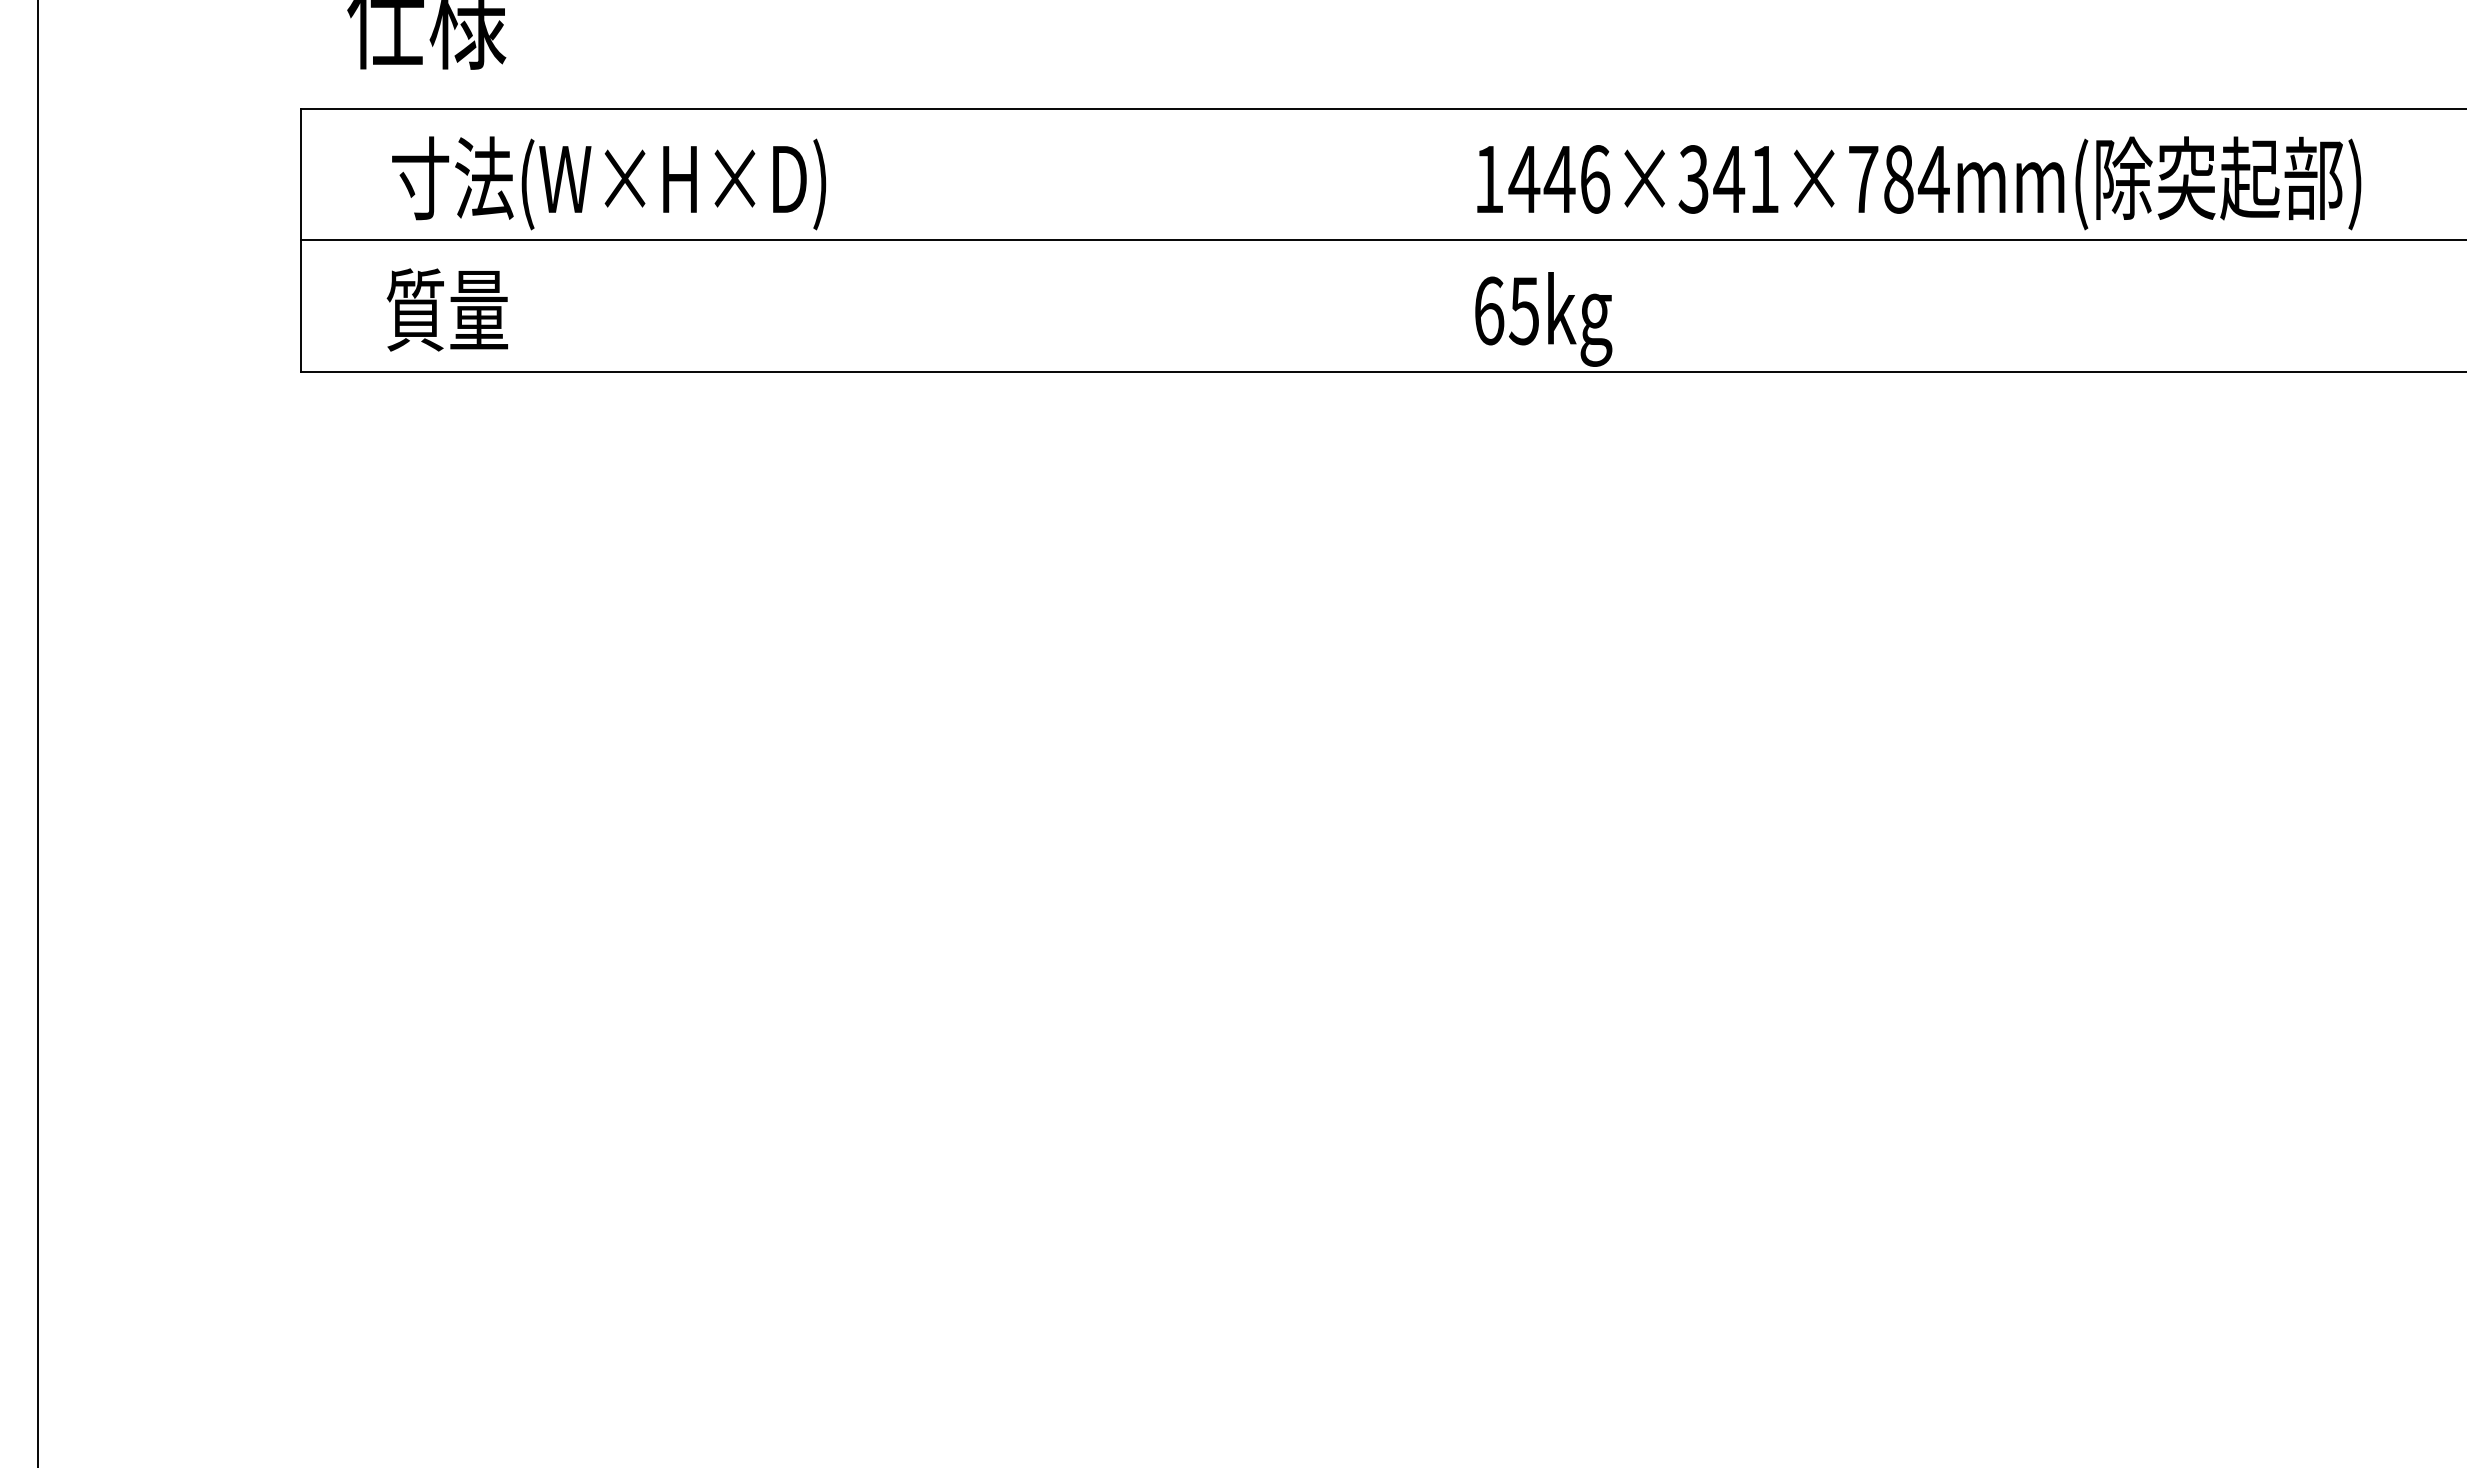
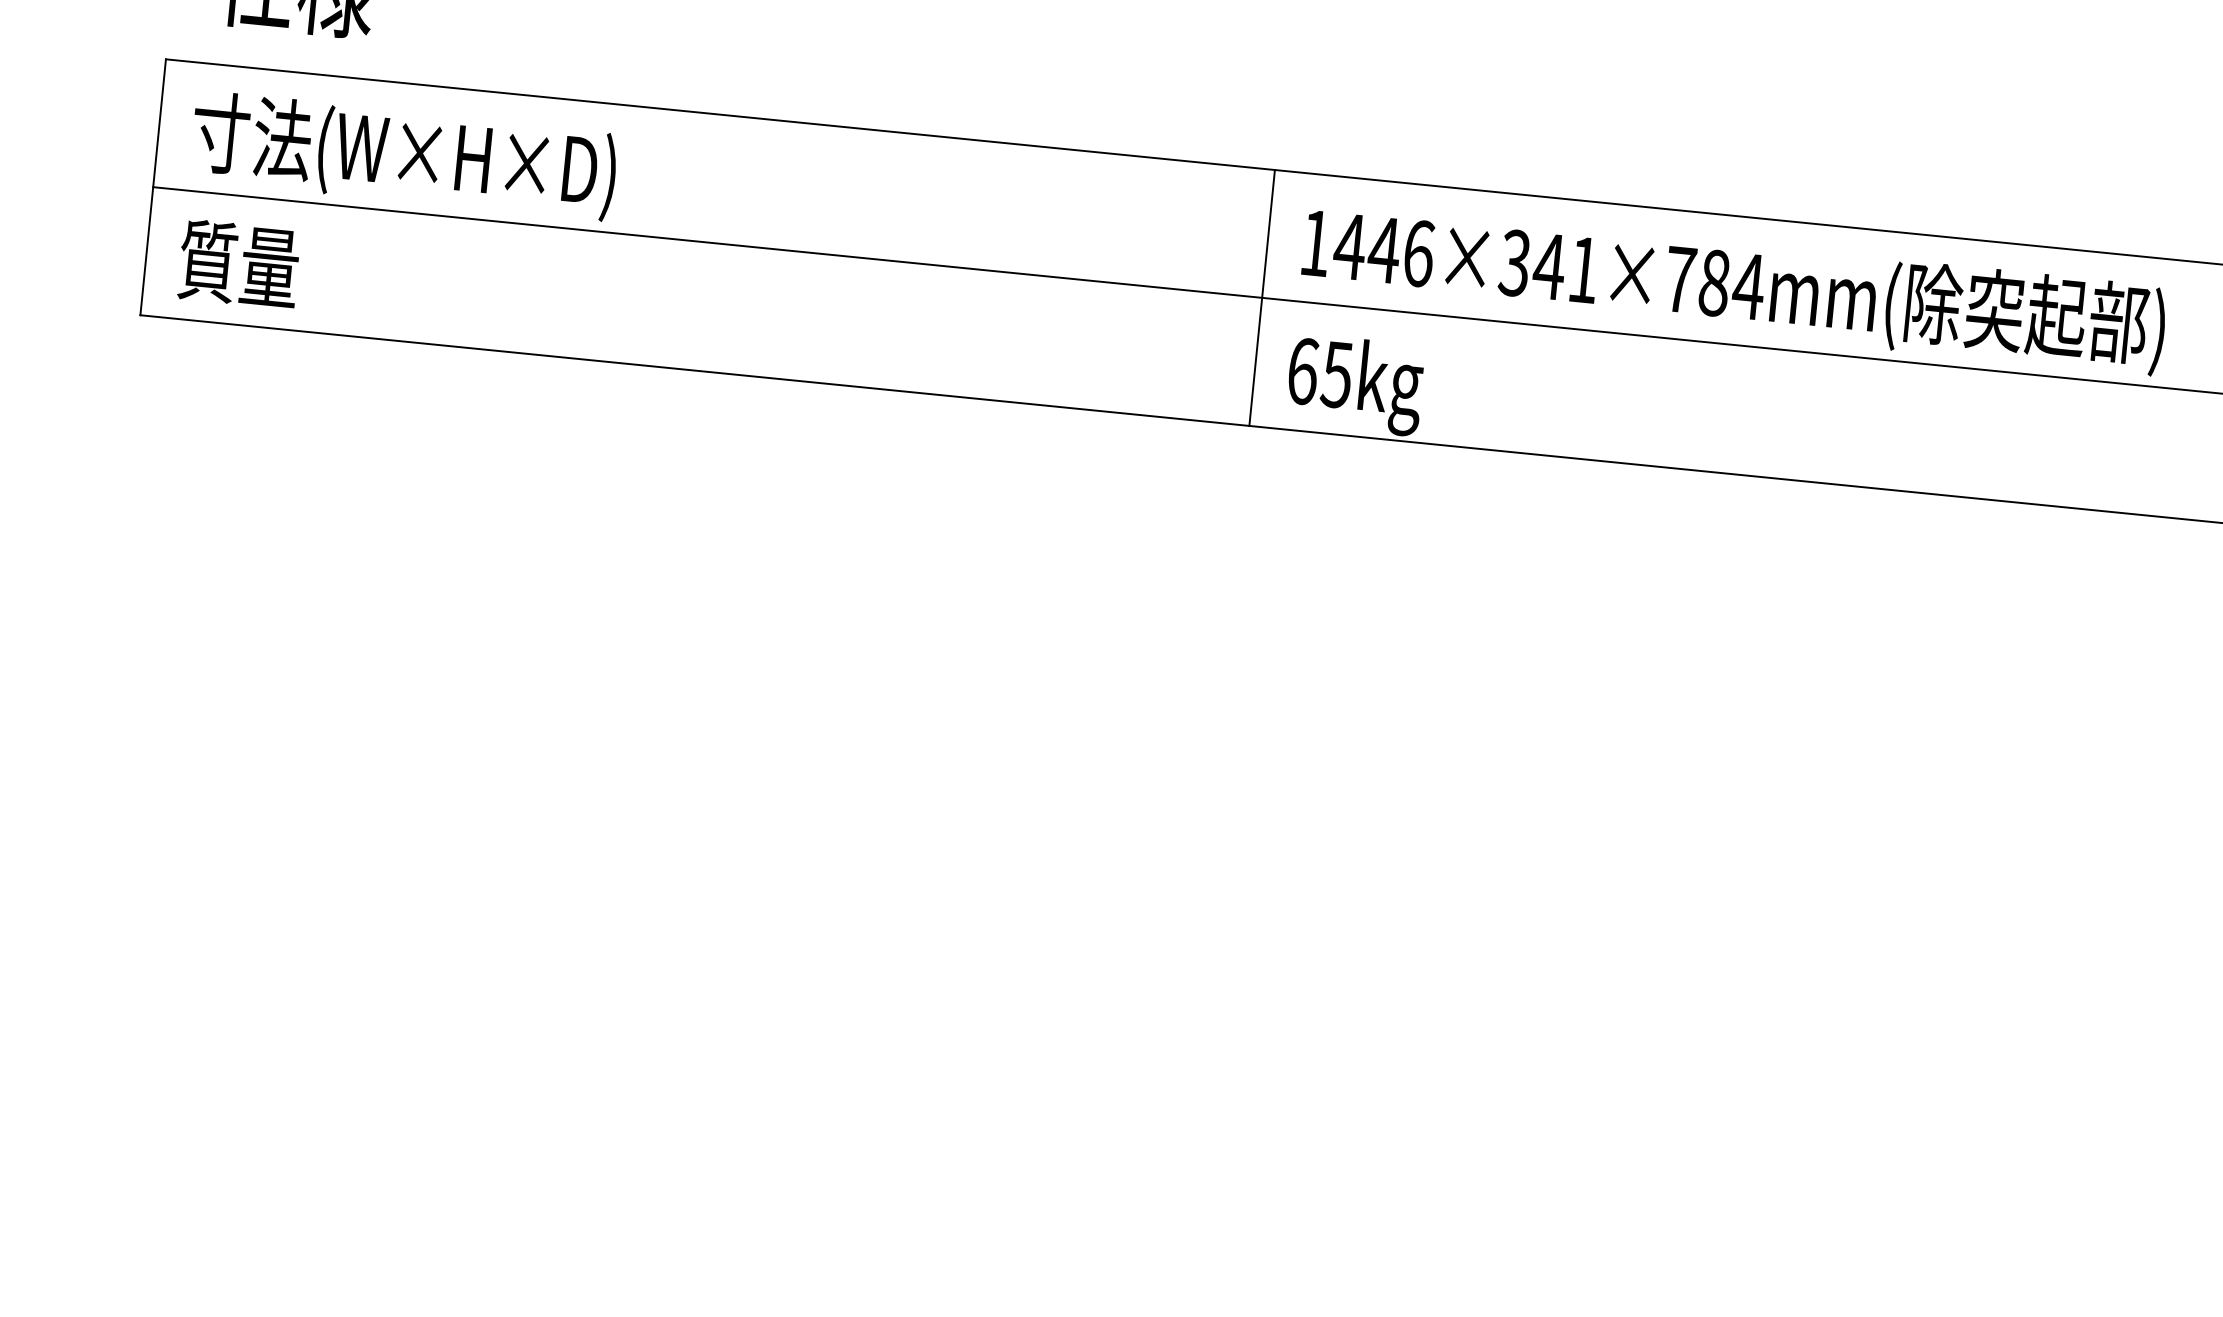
text: (609, 183) -> (404, 156), moved
line: (1440, 240) -> (1262, 298), added
text: (446, 309) -> (238, 263), moved

